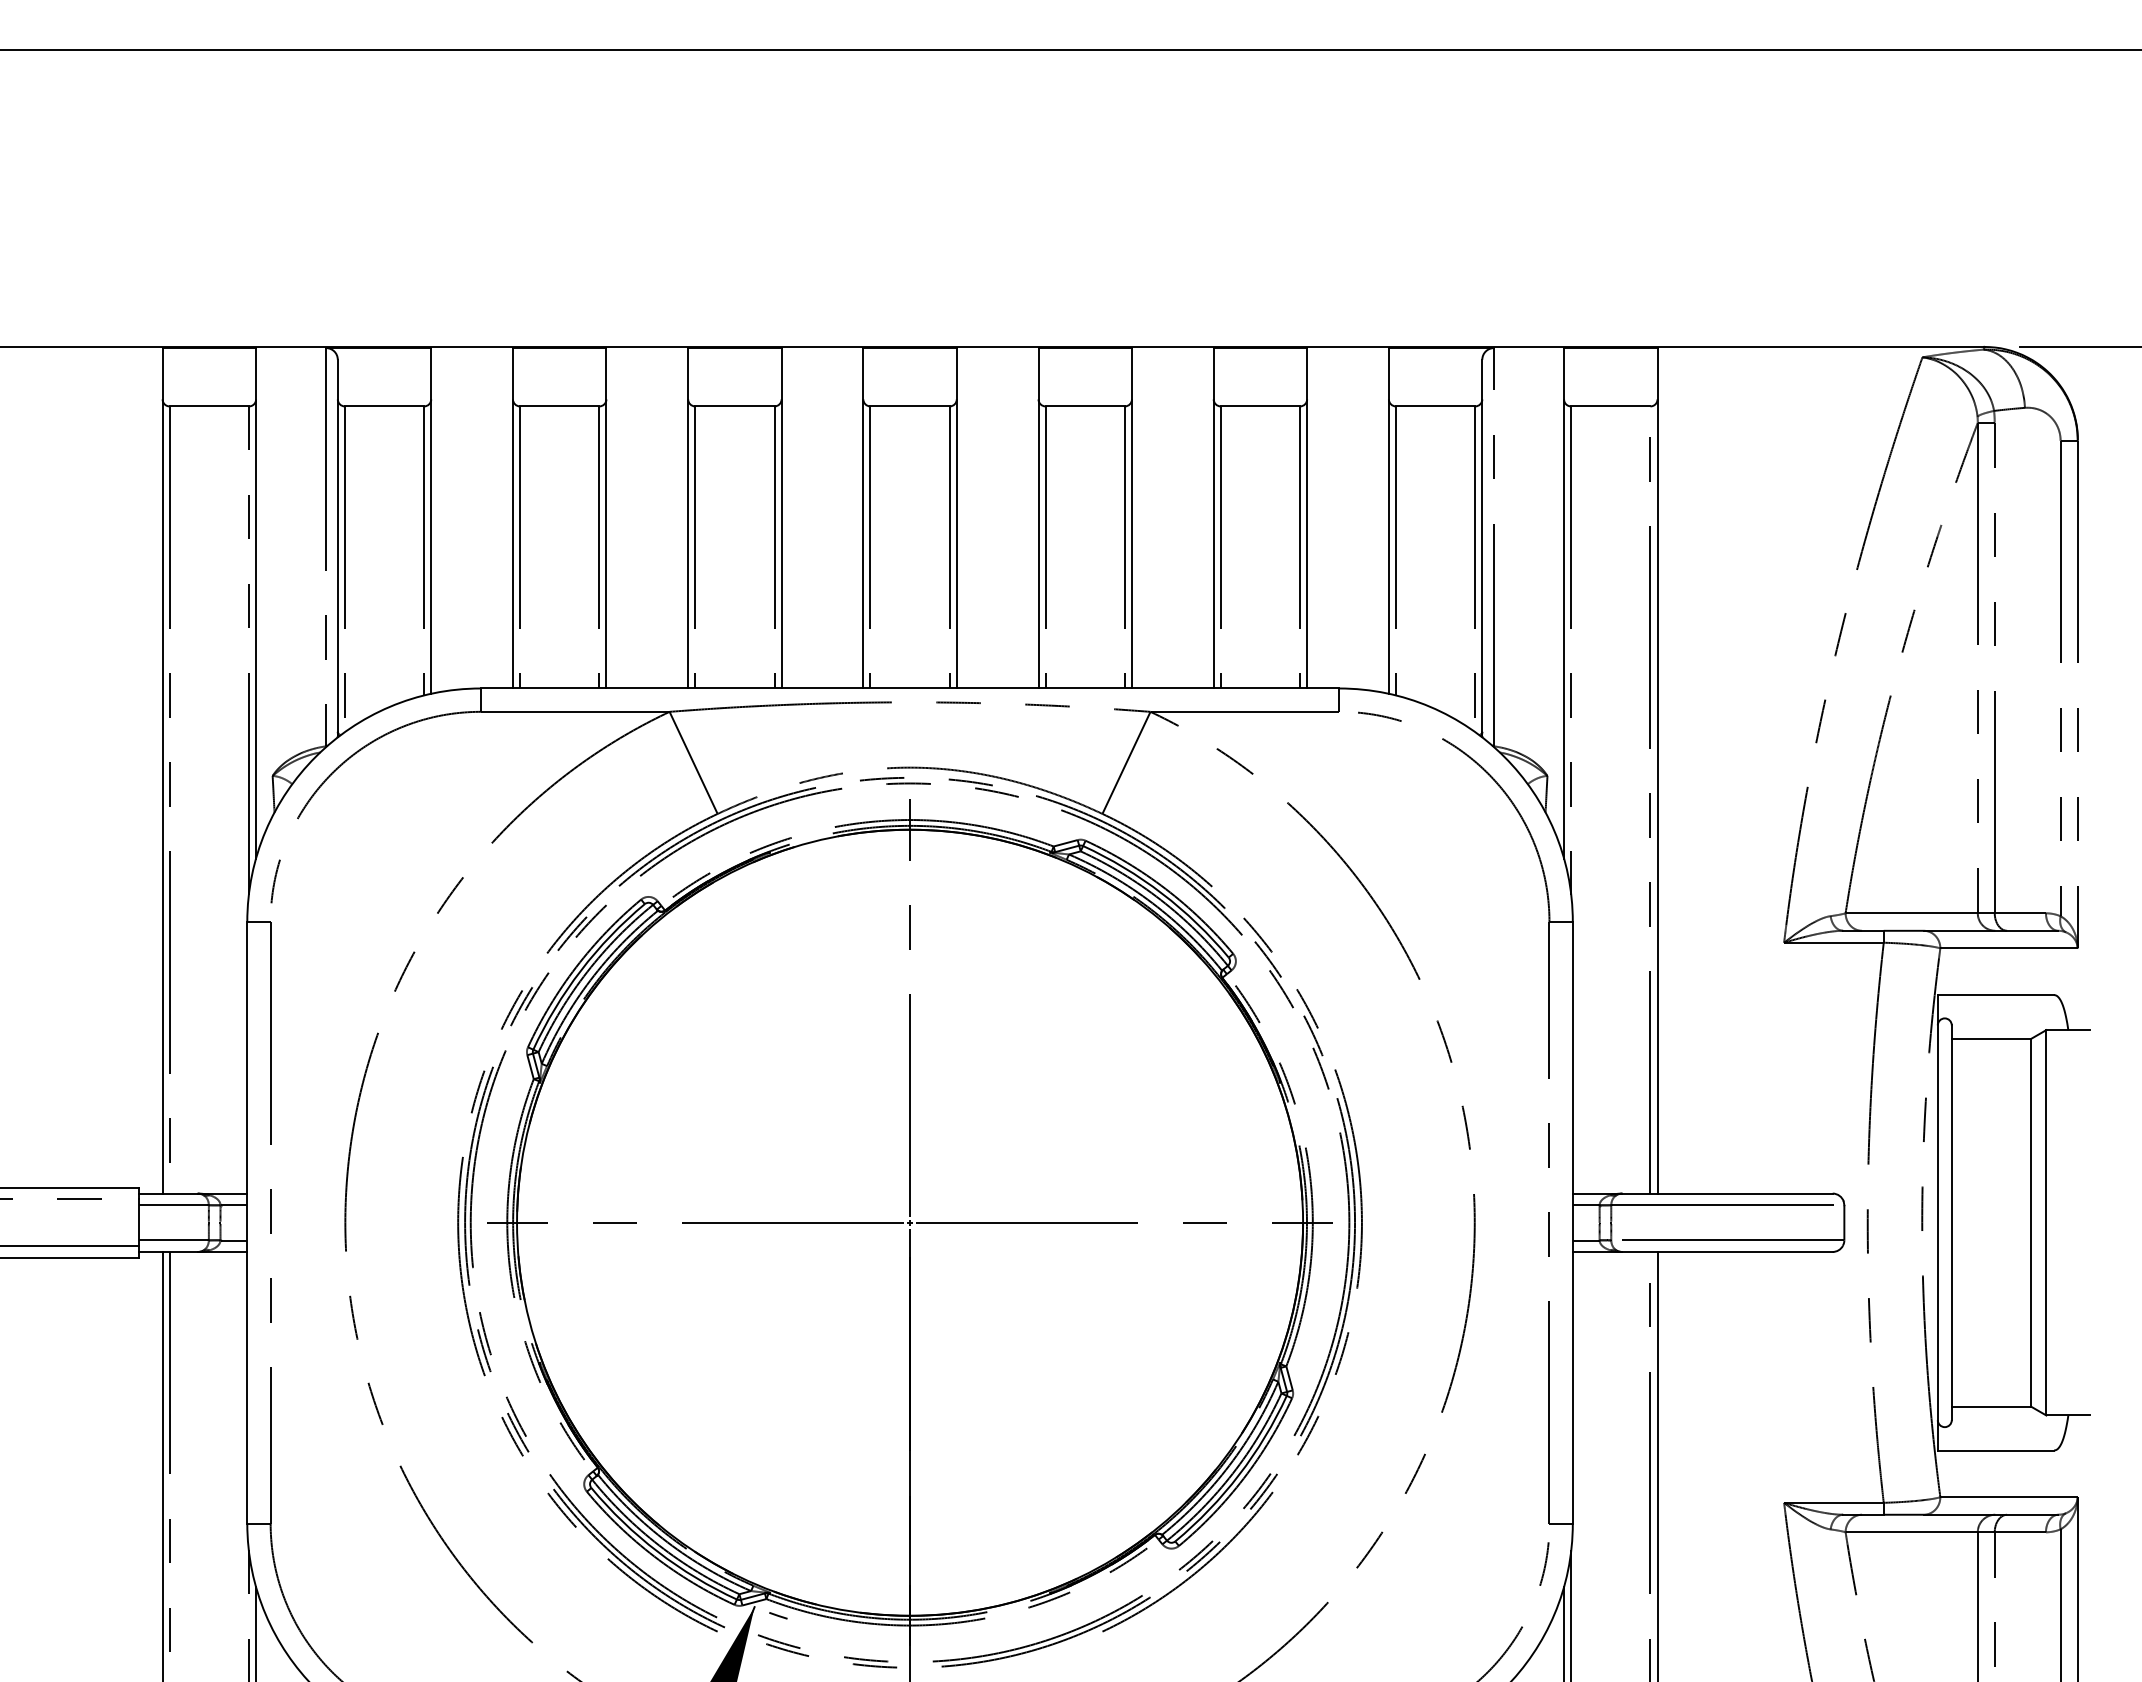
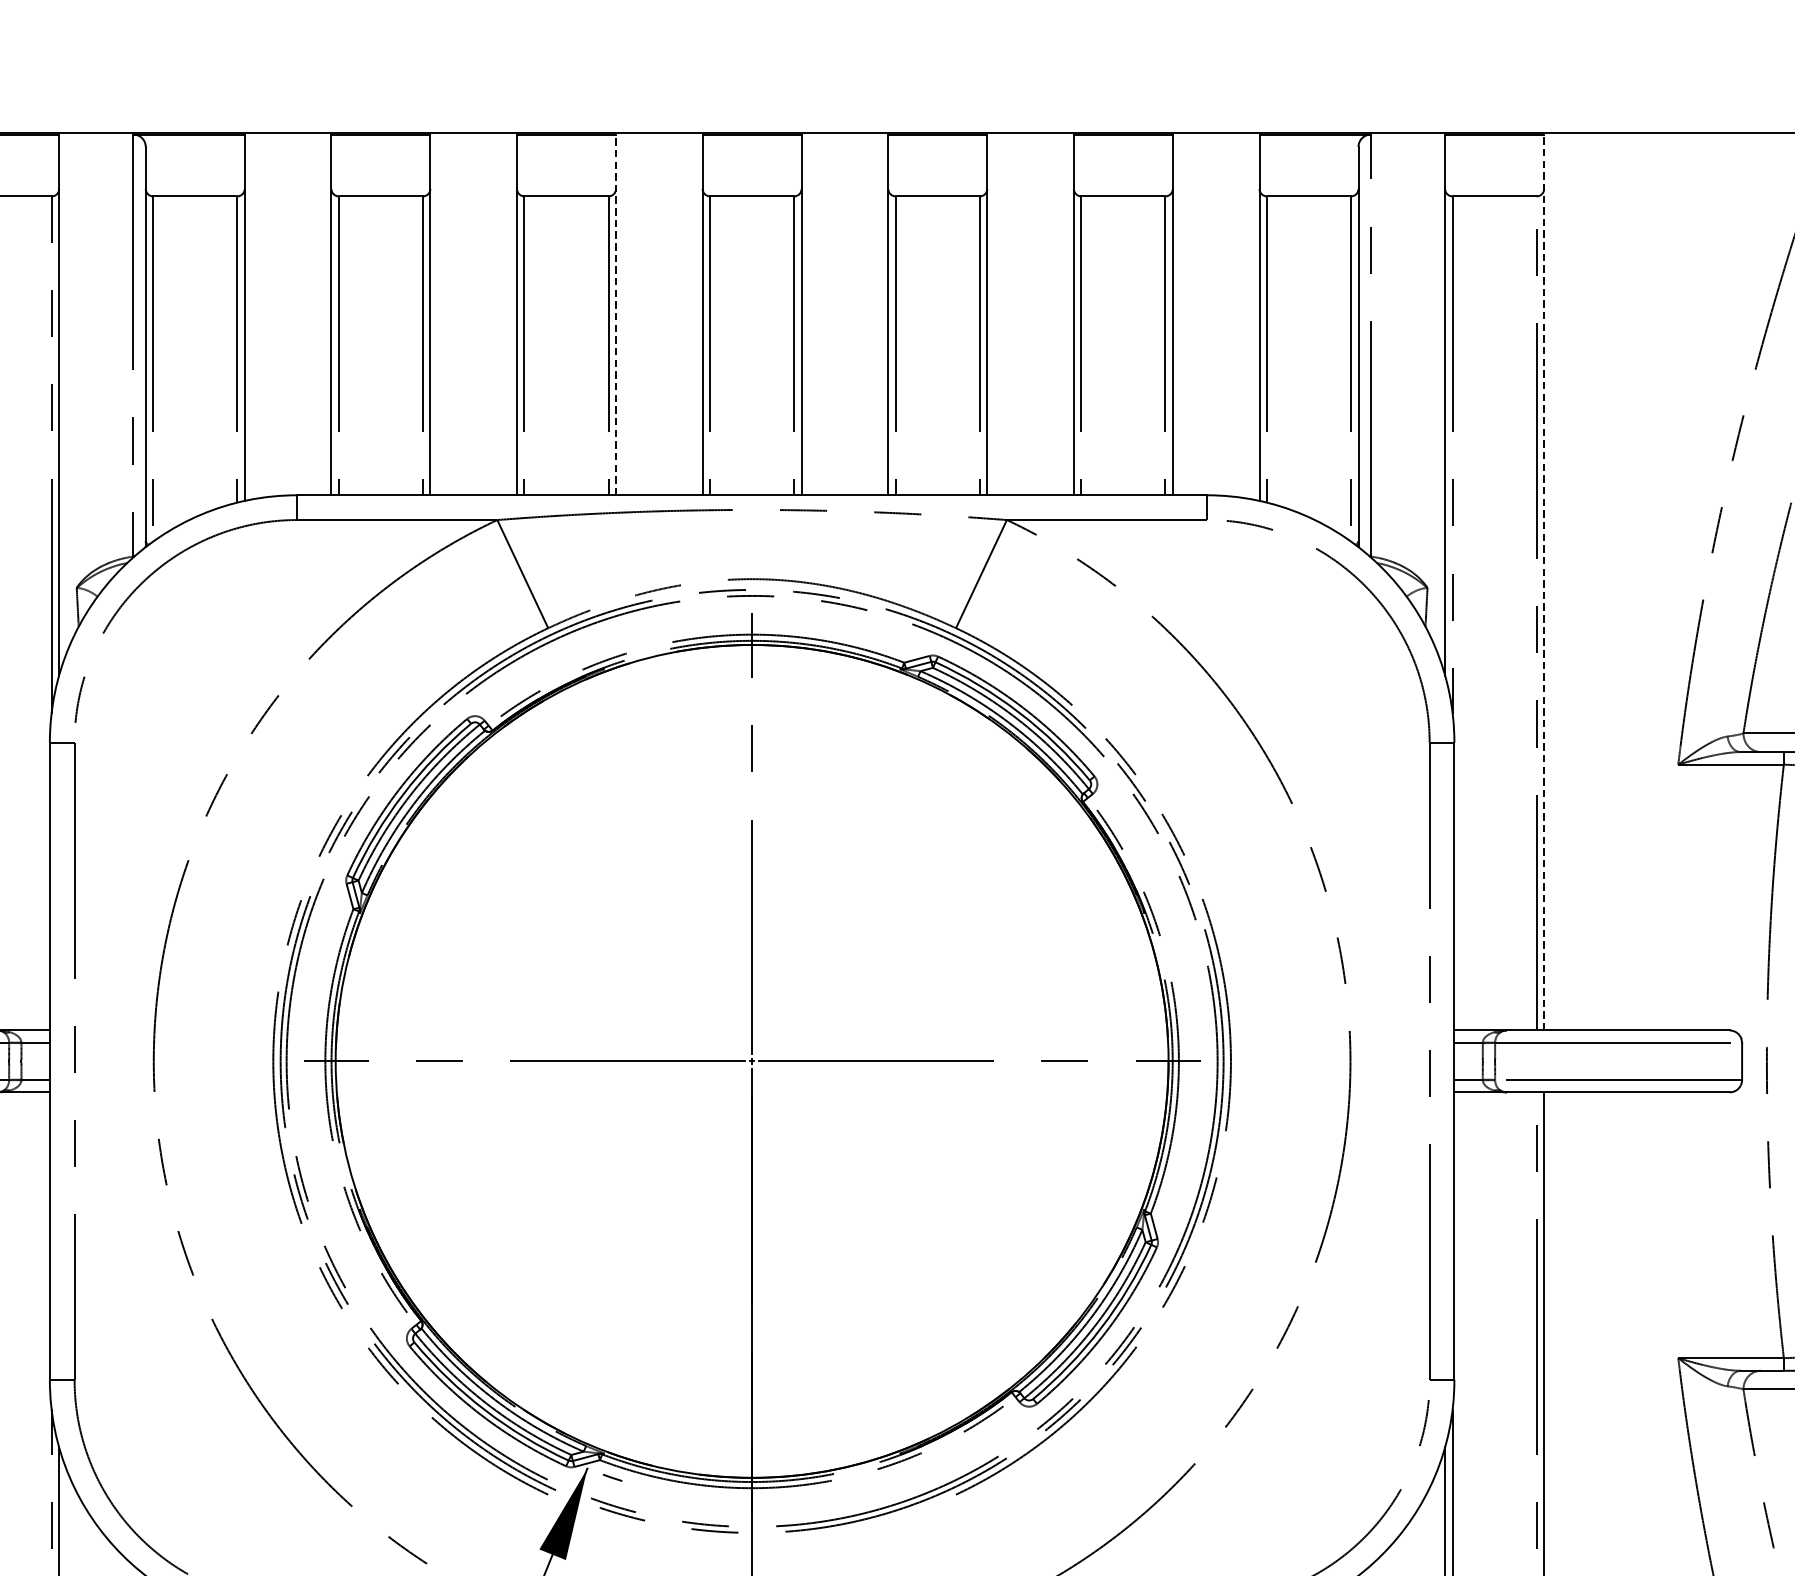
line: (781, 517) -> (615, 314), solid -> dashed
line: (1657, 770) -> (1544, 582), solid -> dashed

